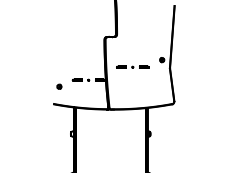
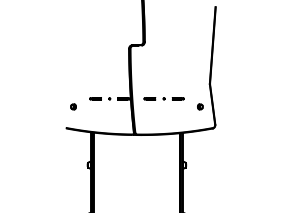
part: (162, 59) -> (200, 106), moved
line: (132, 67) -> (163, 98), moved

